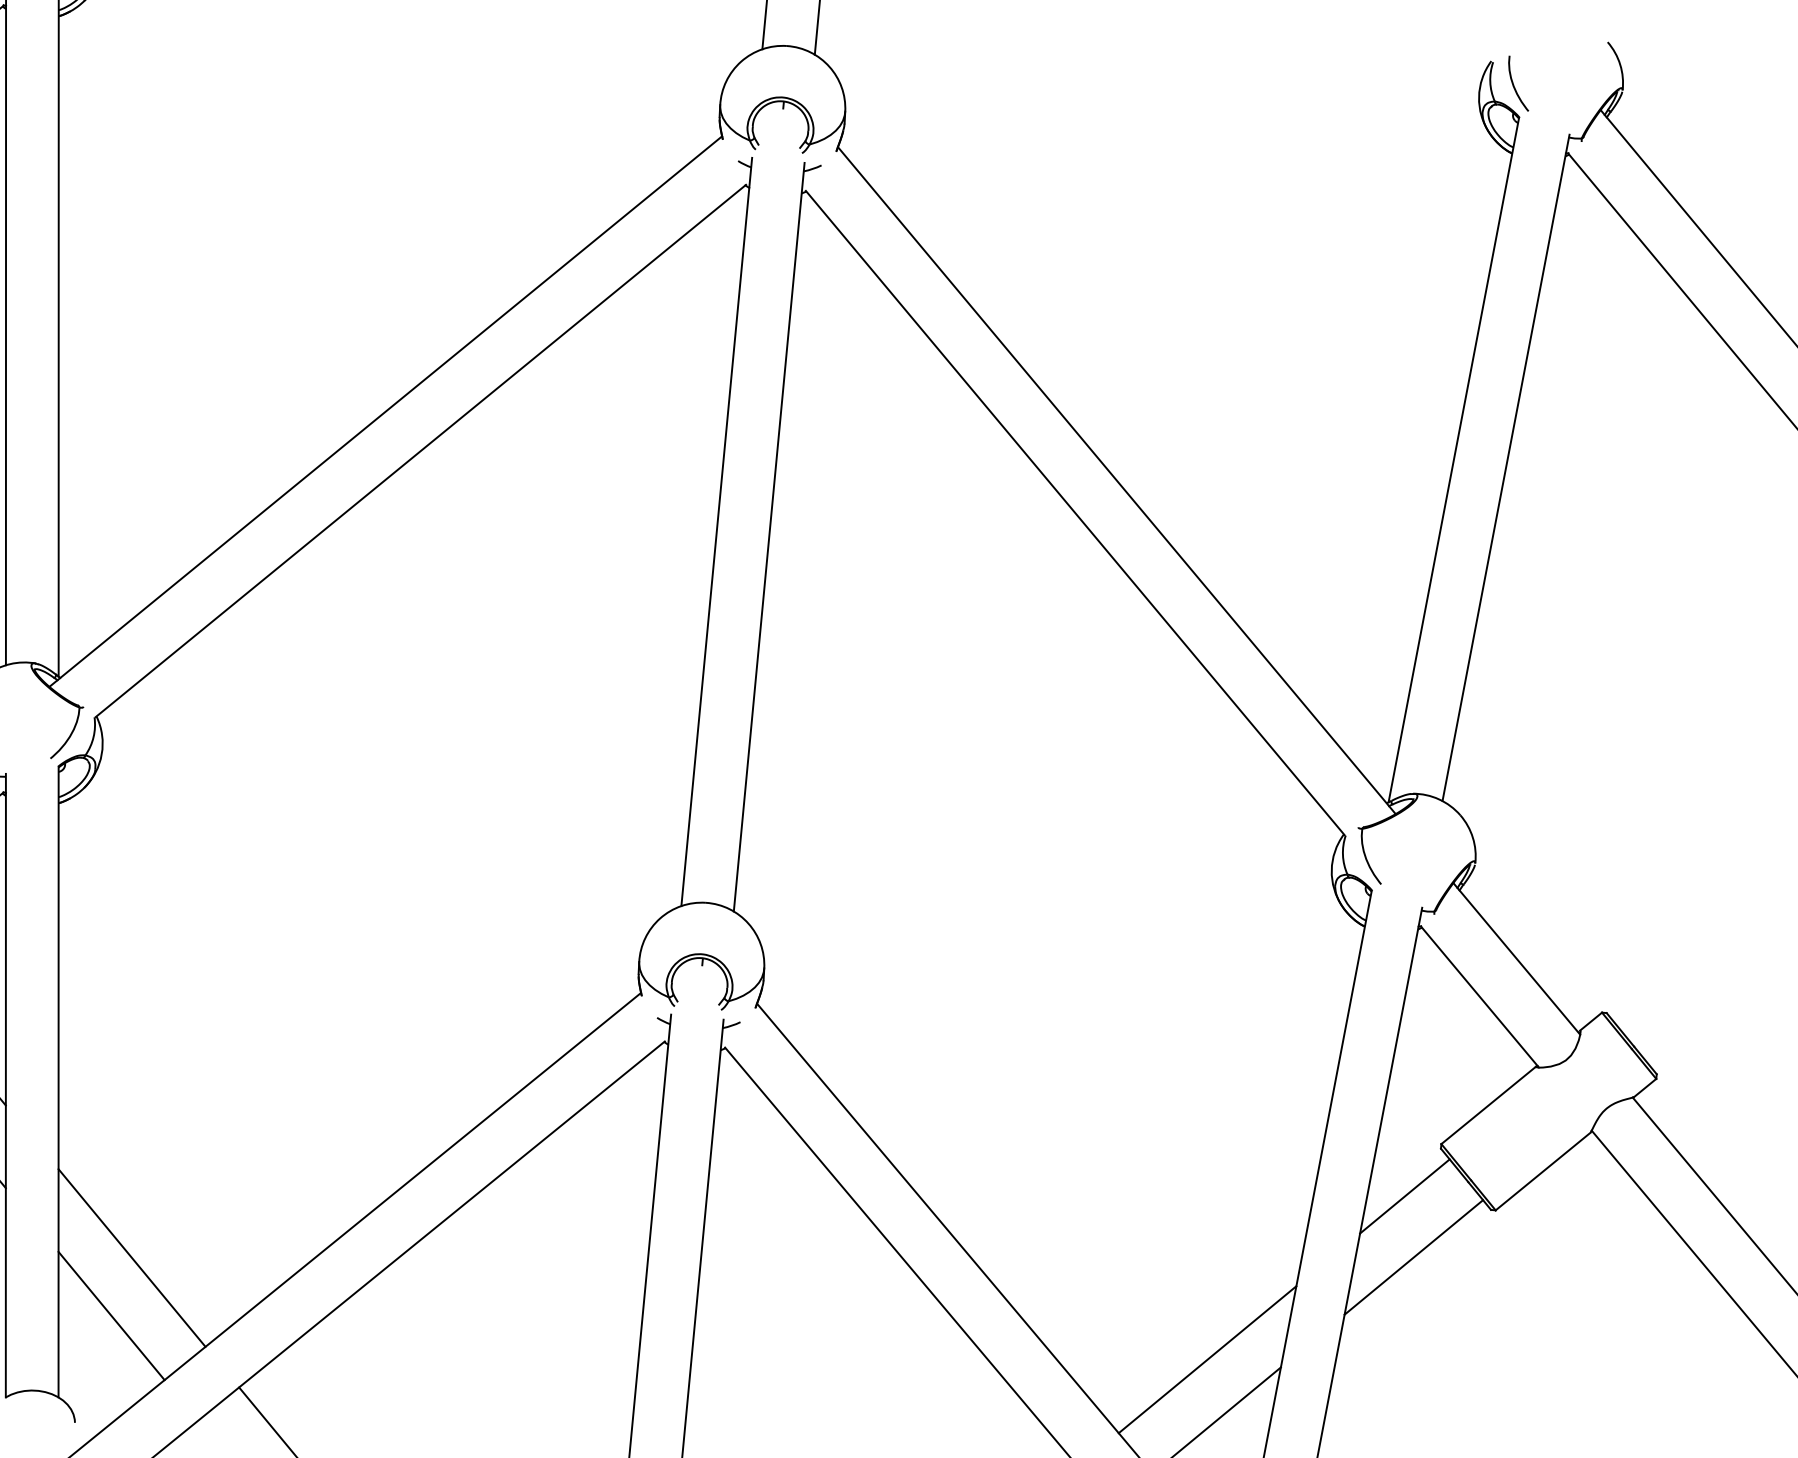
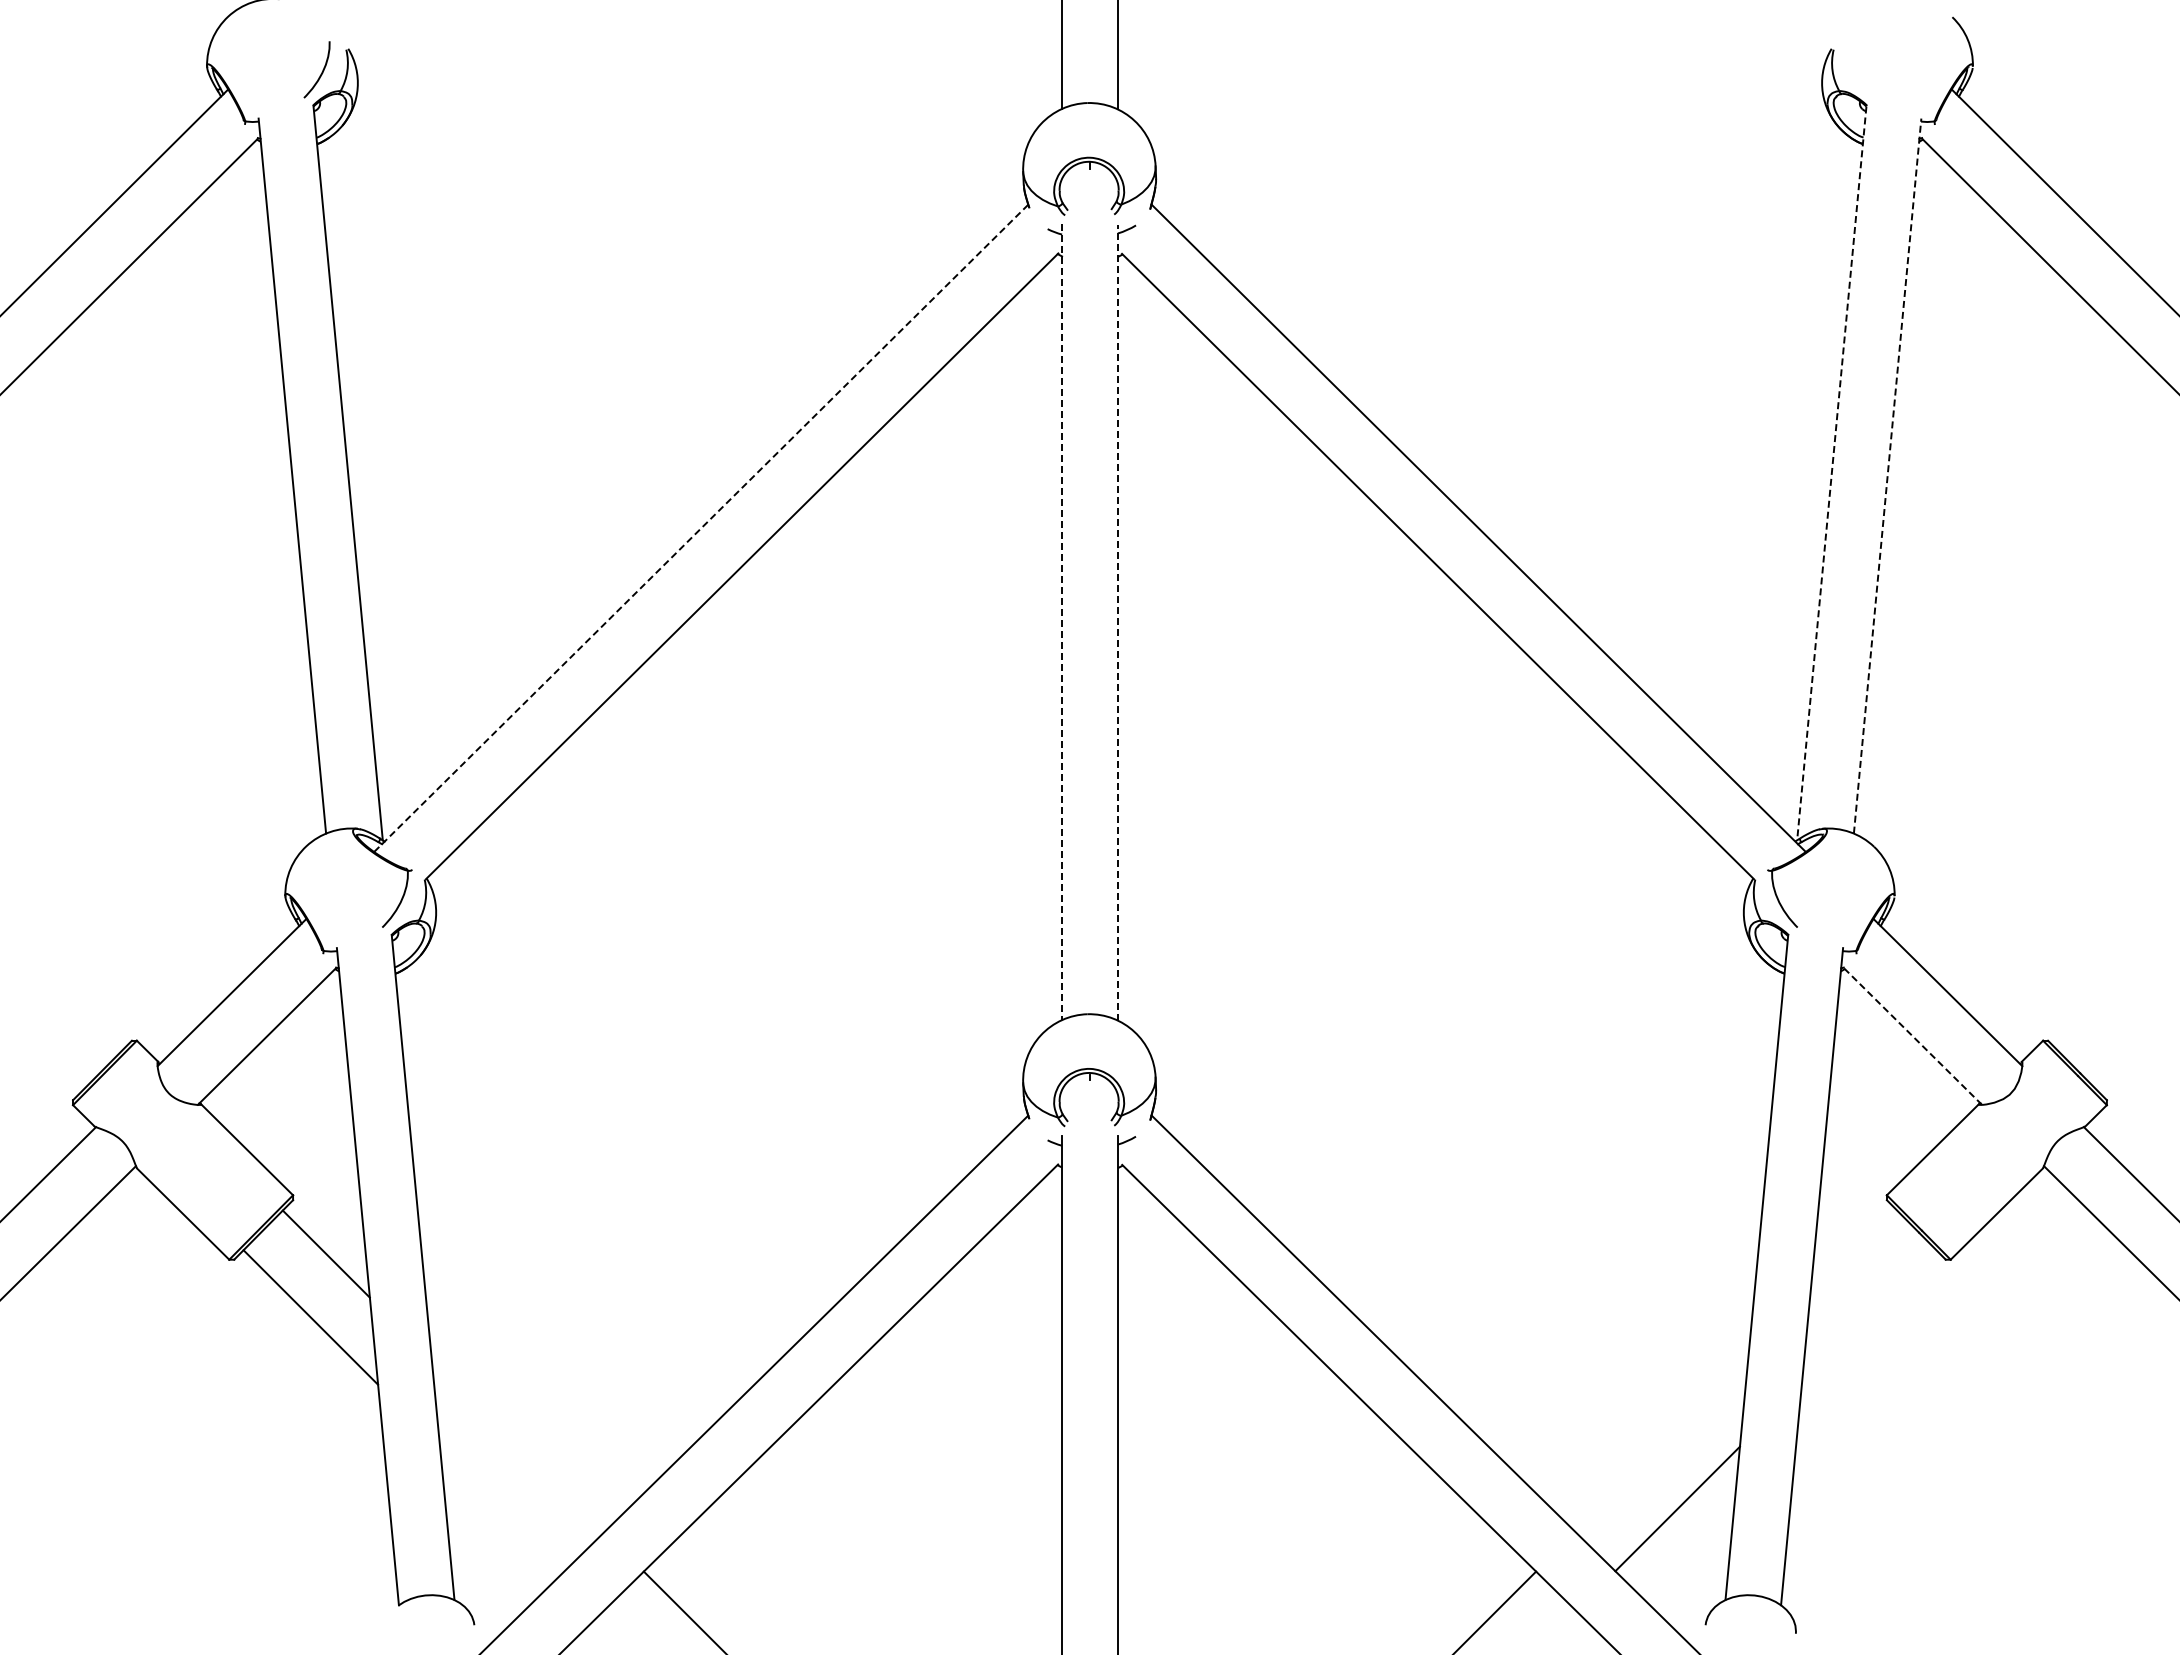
curve: (1513, 82) -> (1857, 69), removed
line: (385, 411) -> (700, 528), solid -> dashed
line: (1453, 460) -> (1831, 473), solid -> dashed
line: (1505, 467) -> (1887, 475), solid -> dashed
line: (717, 532) -> (1062, 622), solid -> dashed
line: (768, 537) -> (1117, 622), solid -> dashed
line: (1480, 998) -> (1913, 1037), solid -> dashed
line: (1404, 1195) -> (1853, 1253), removed
line: (131, 1257) -> (517, 1445), removed
line: (1413, 1257) -> (1868, 1317), removed
line: (111, 1315) -> (502, 1508), removed
line: (1207, 1359) -> (1661, 1445), removed

